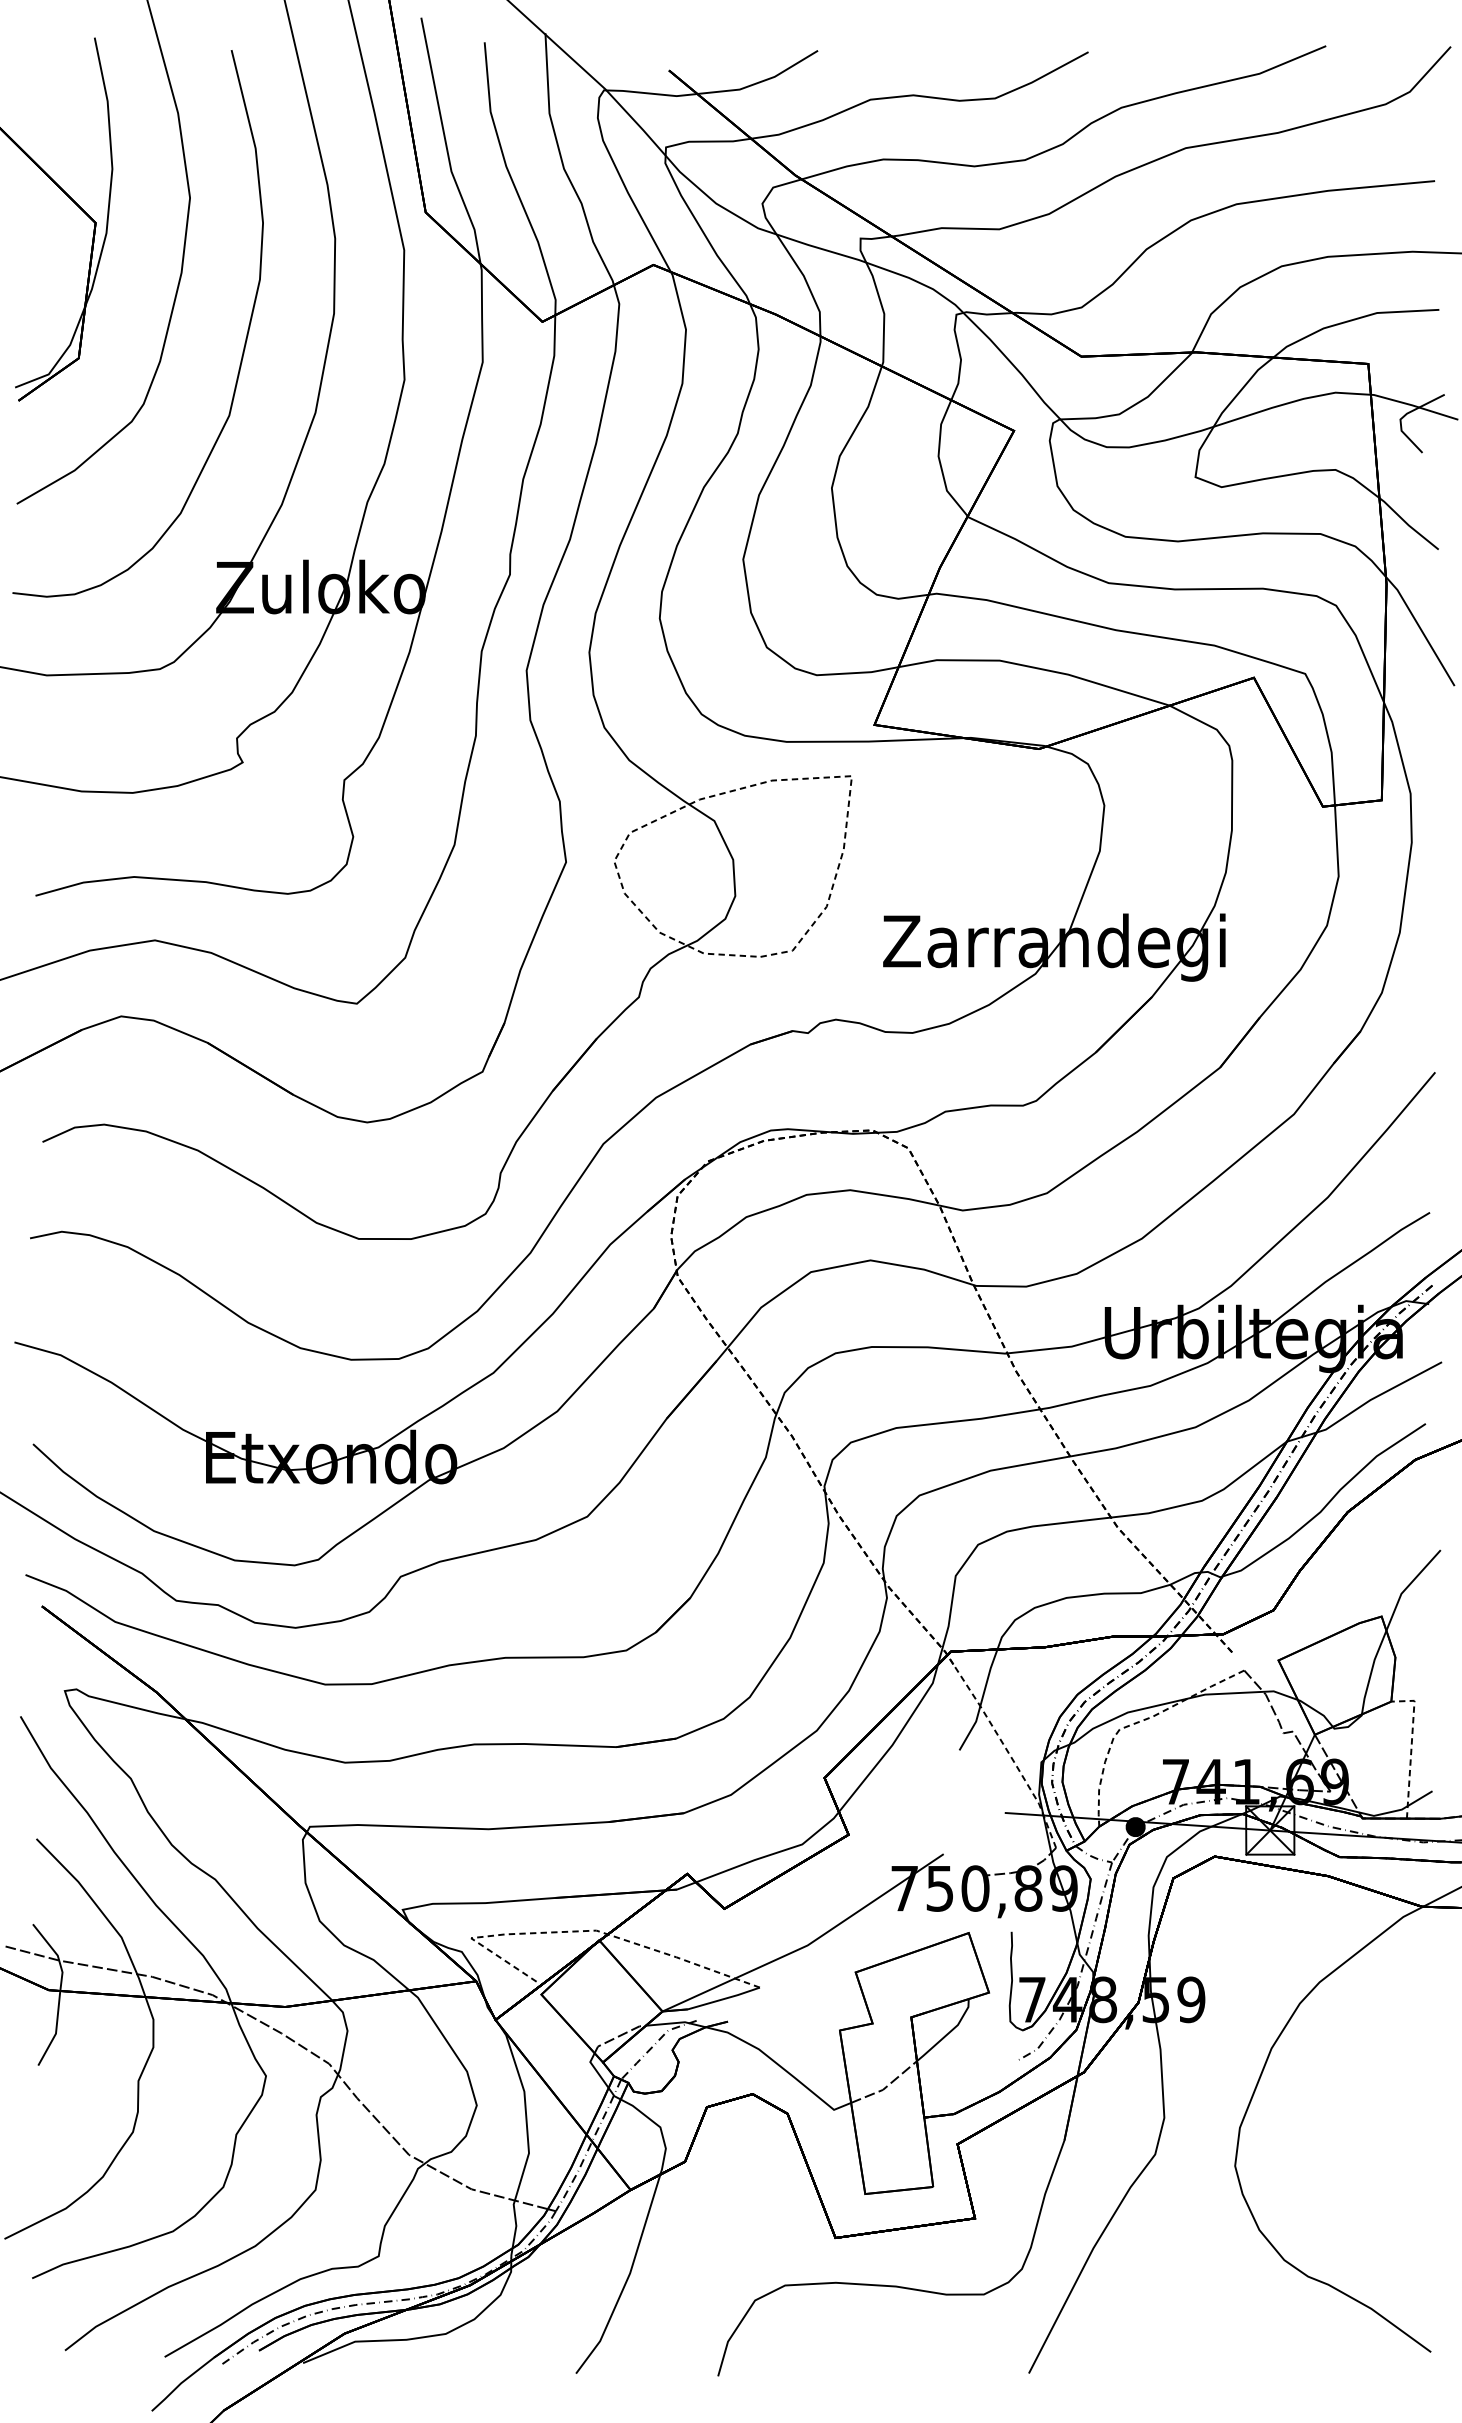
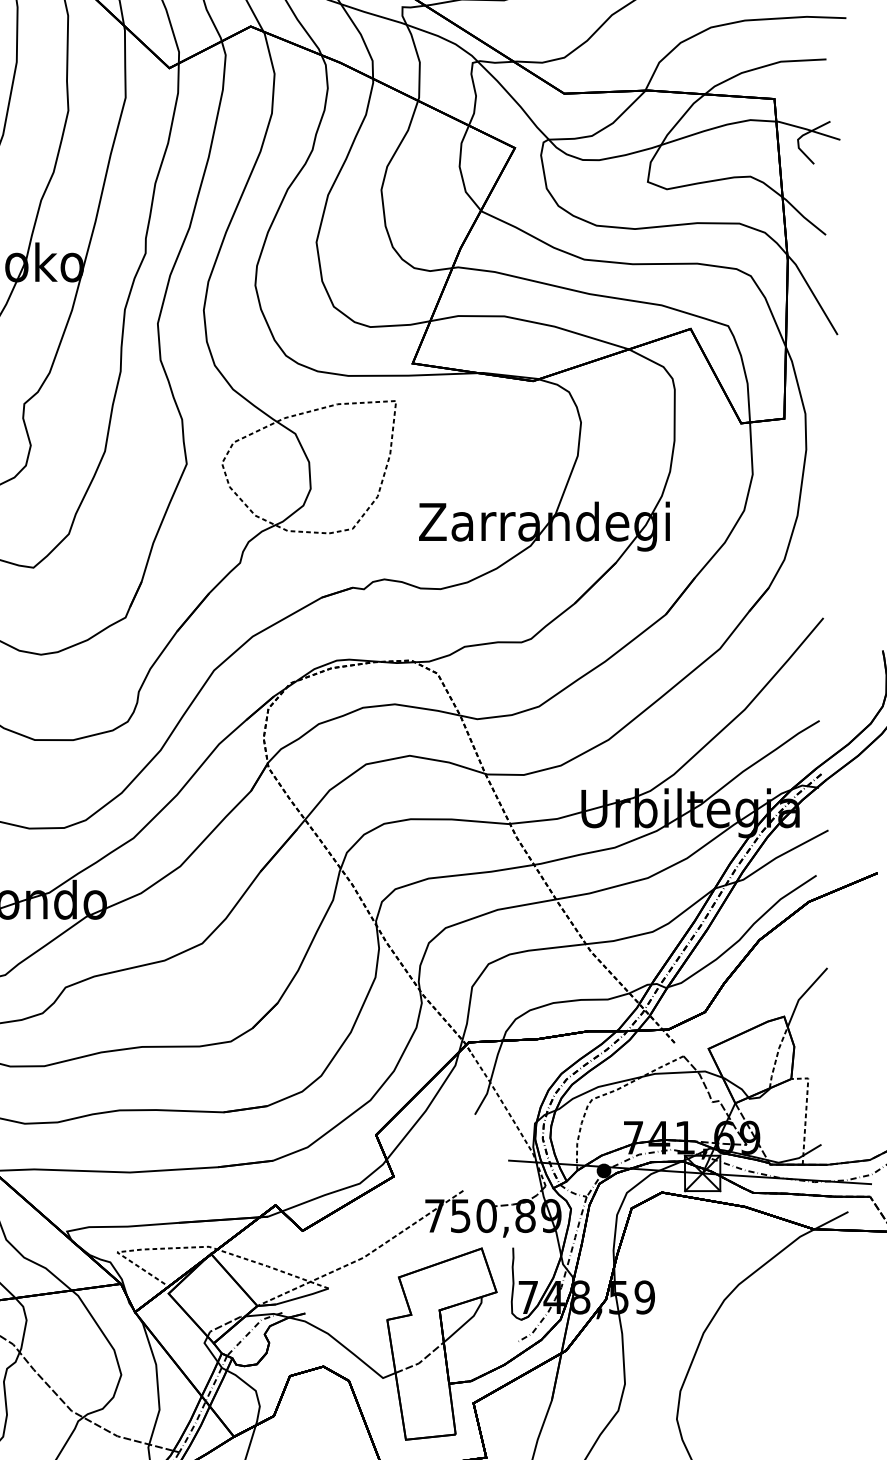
line: (1371, 1671) -> (776, 1056), solid -> dashed
line: (808, 1944) -> (364, 1256), solid -> dashed

